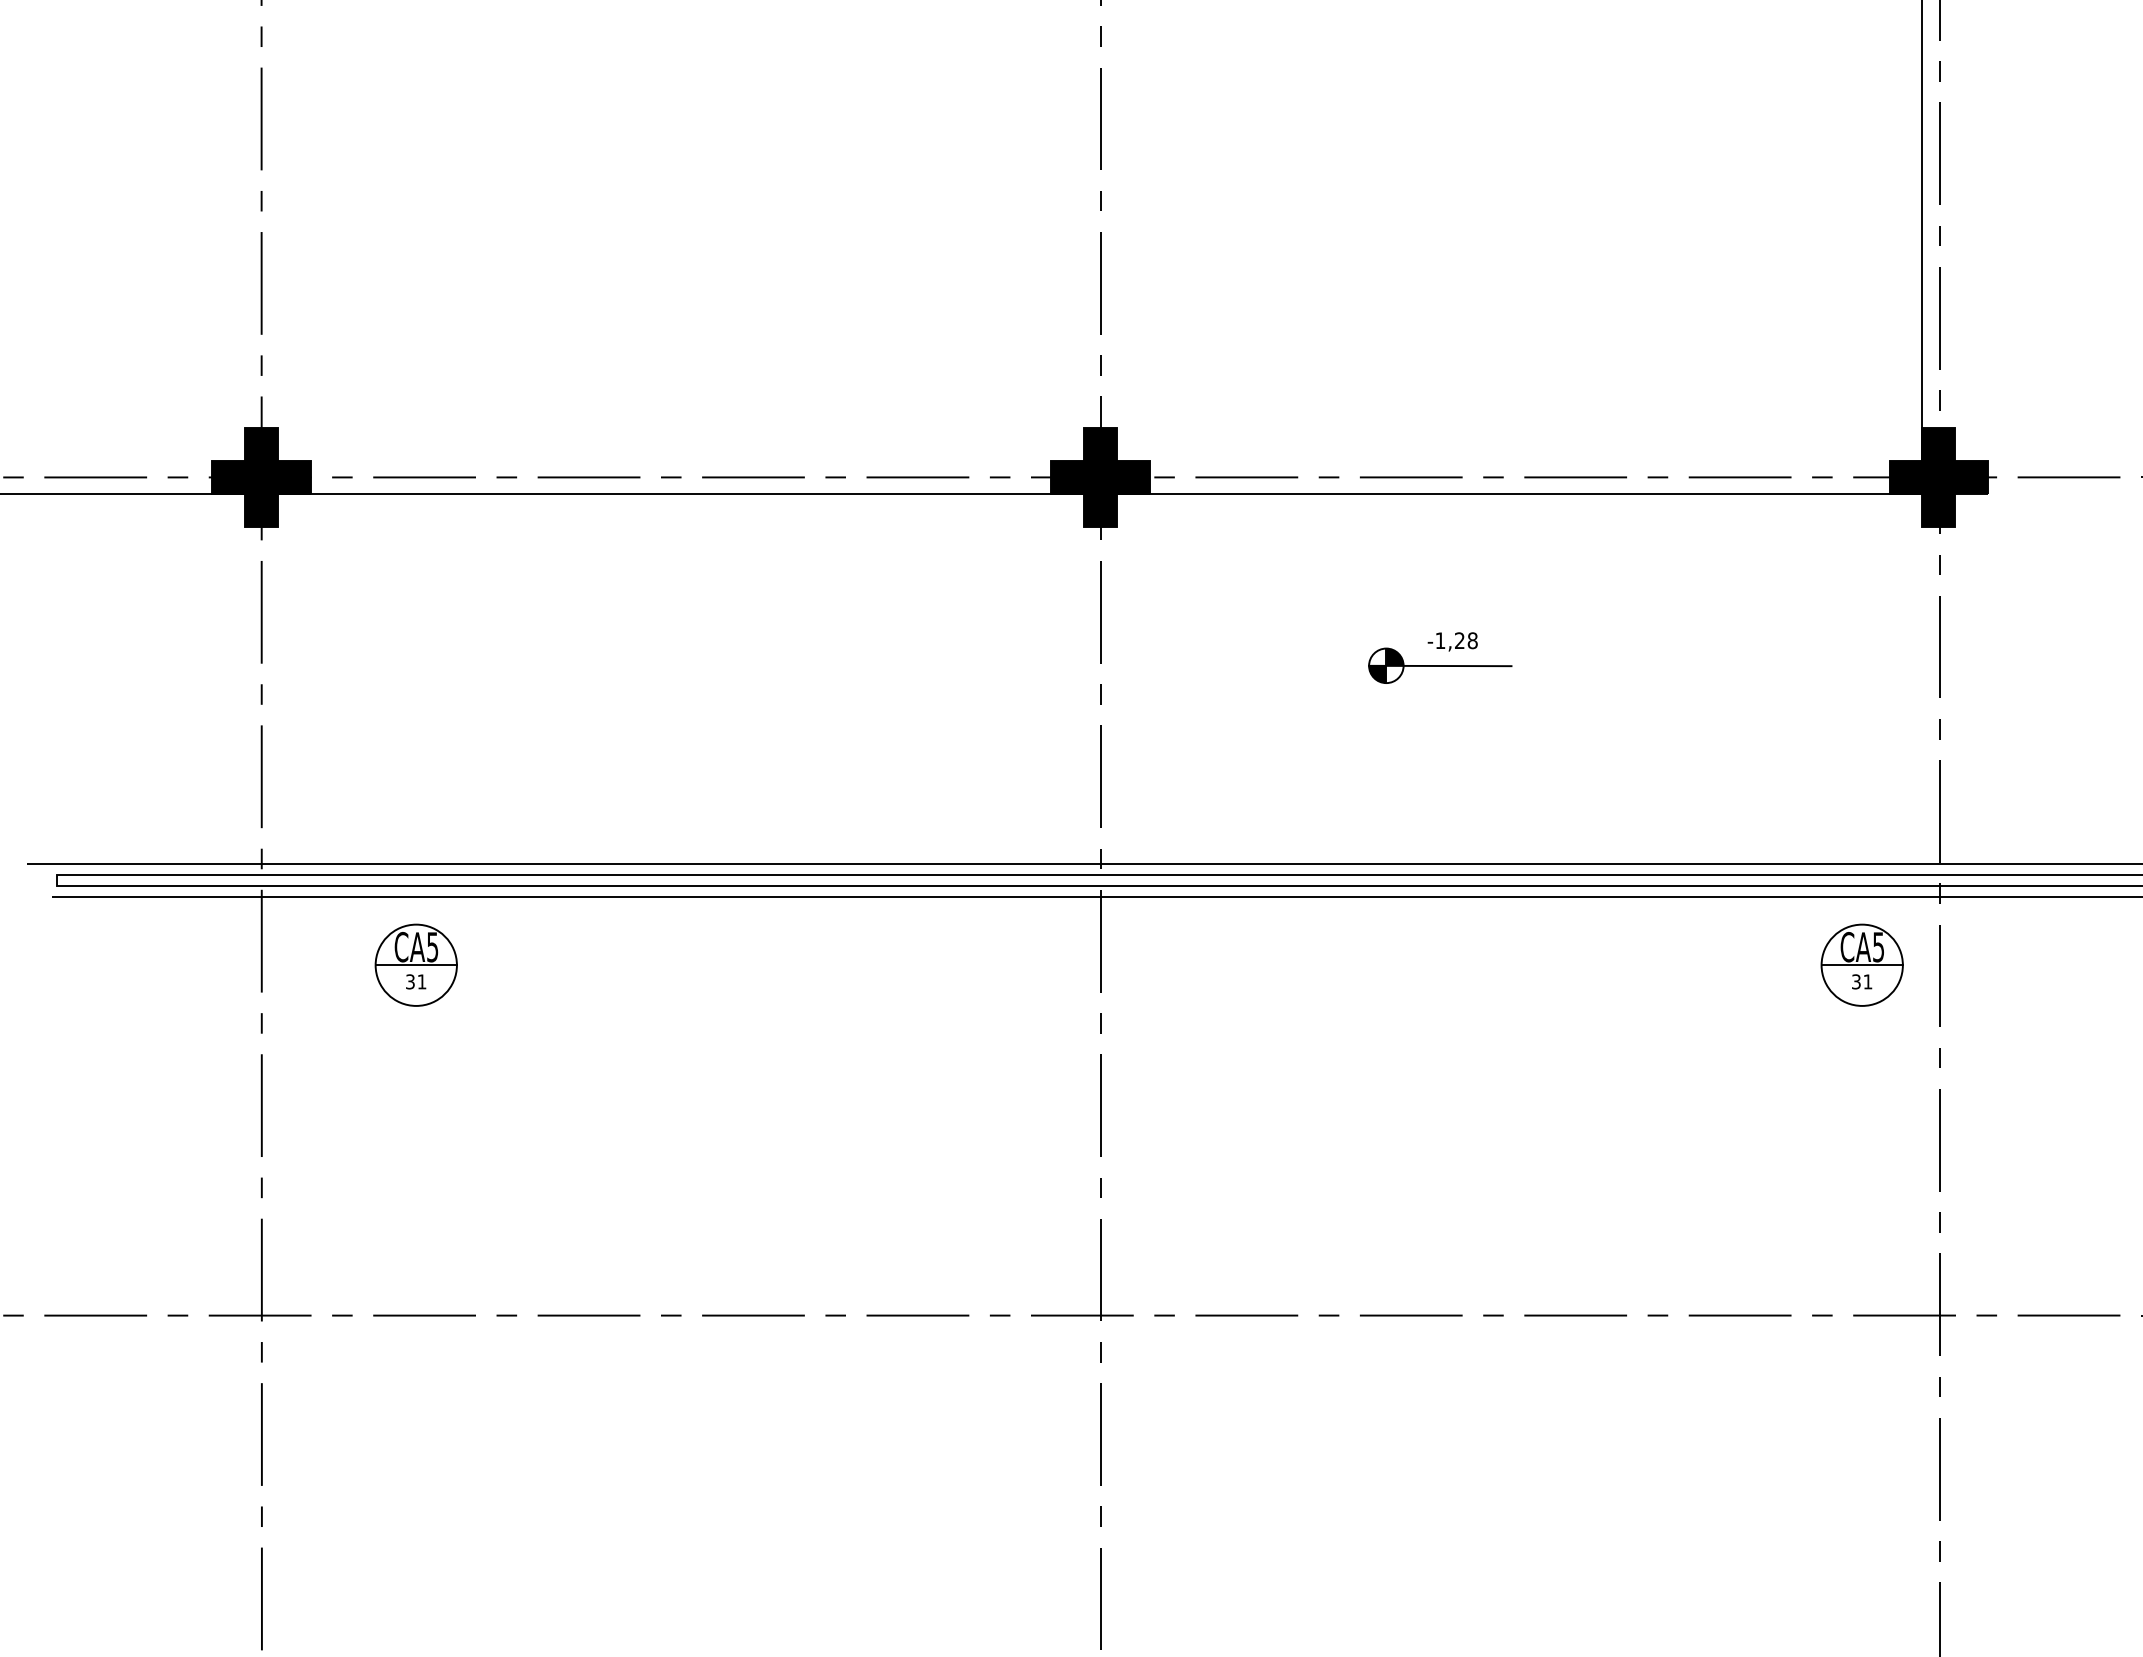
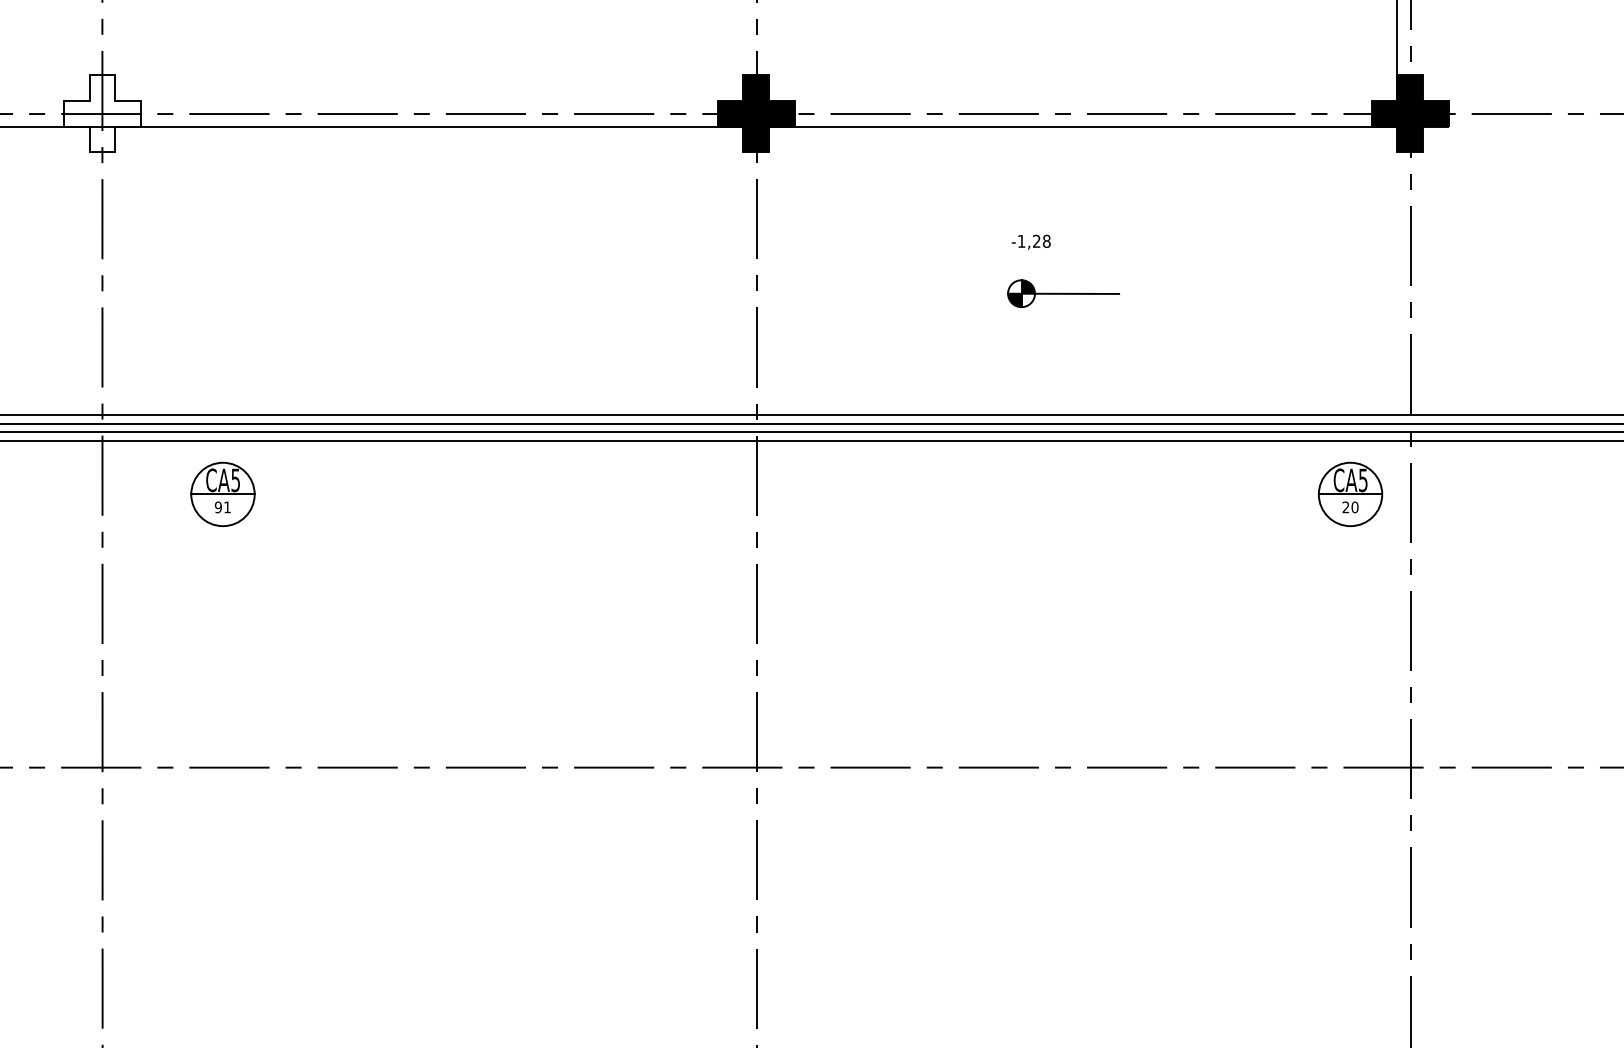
fill: (261, 476) -> (102, 113), removed
part: (1440, 665) -> (1063, 293), moved
text: (409, 981) -> (217, 507), 31 -> 91
text: (1862, 981) -> (1350, 507), 31 -> 20

